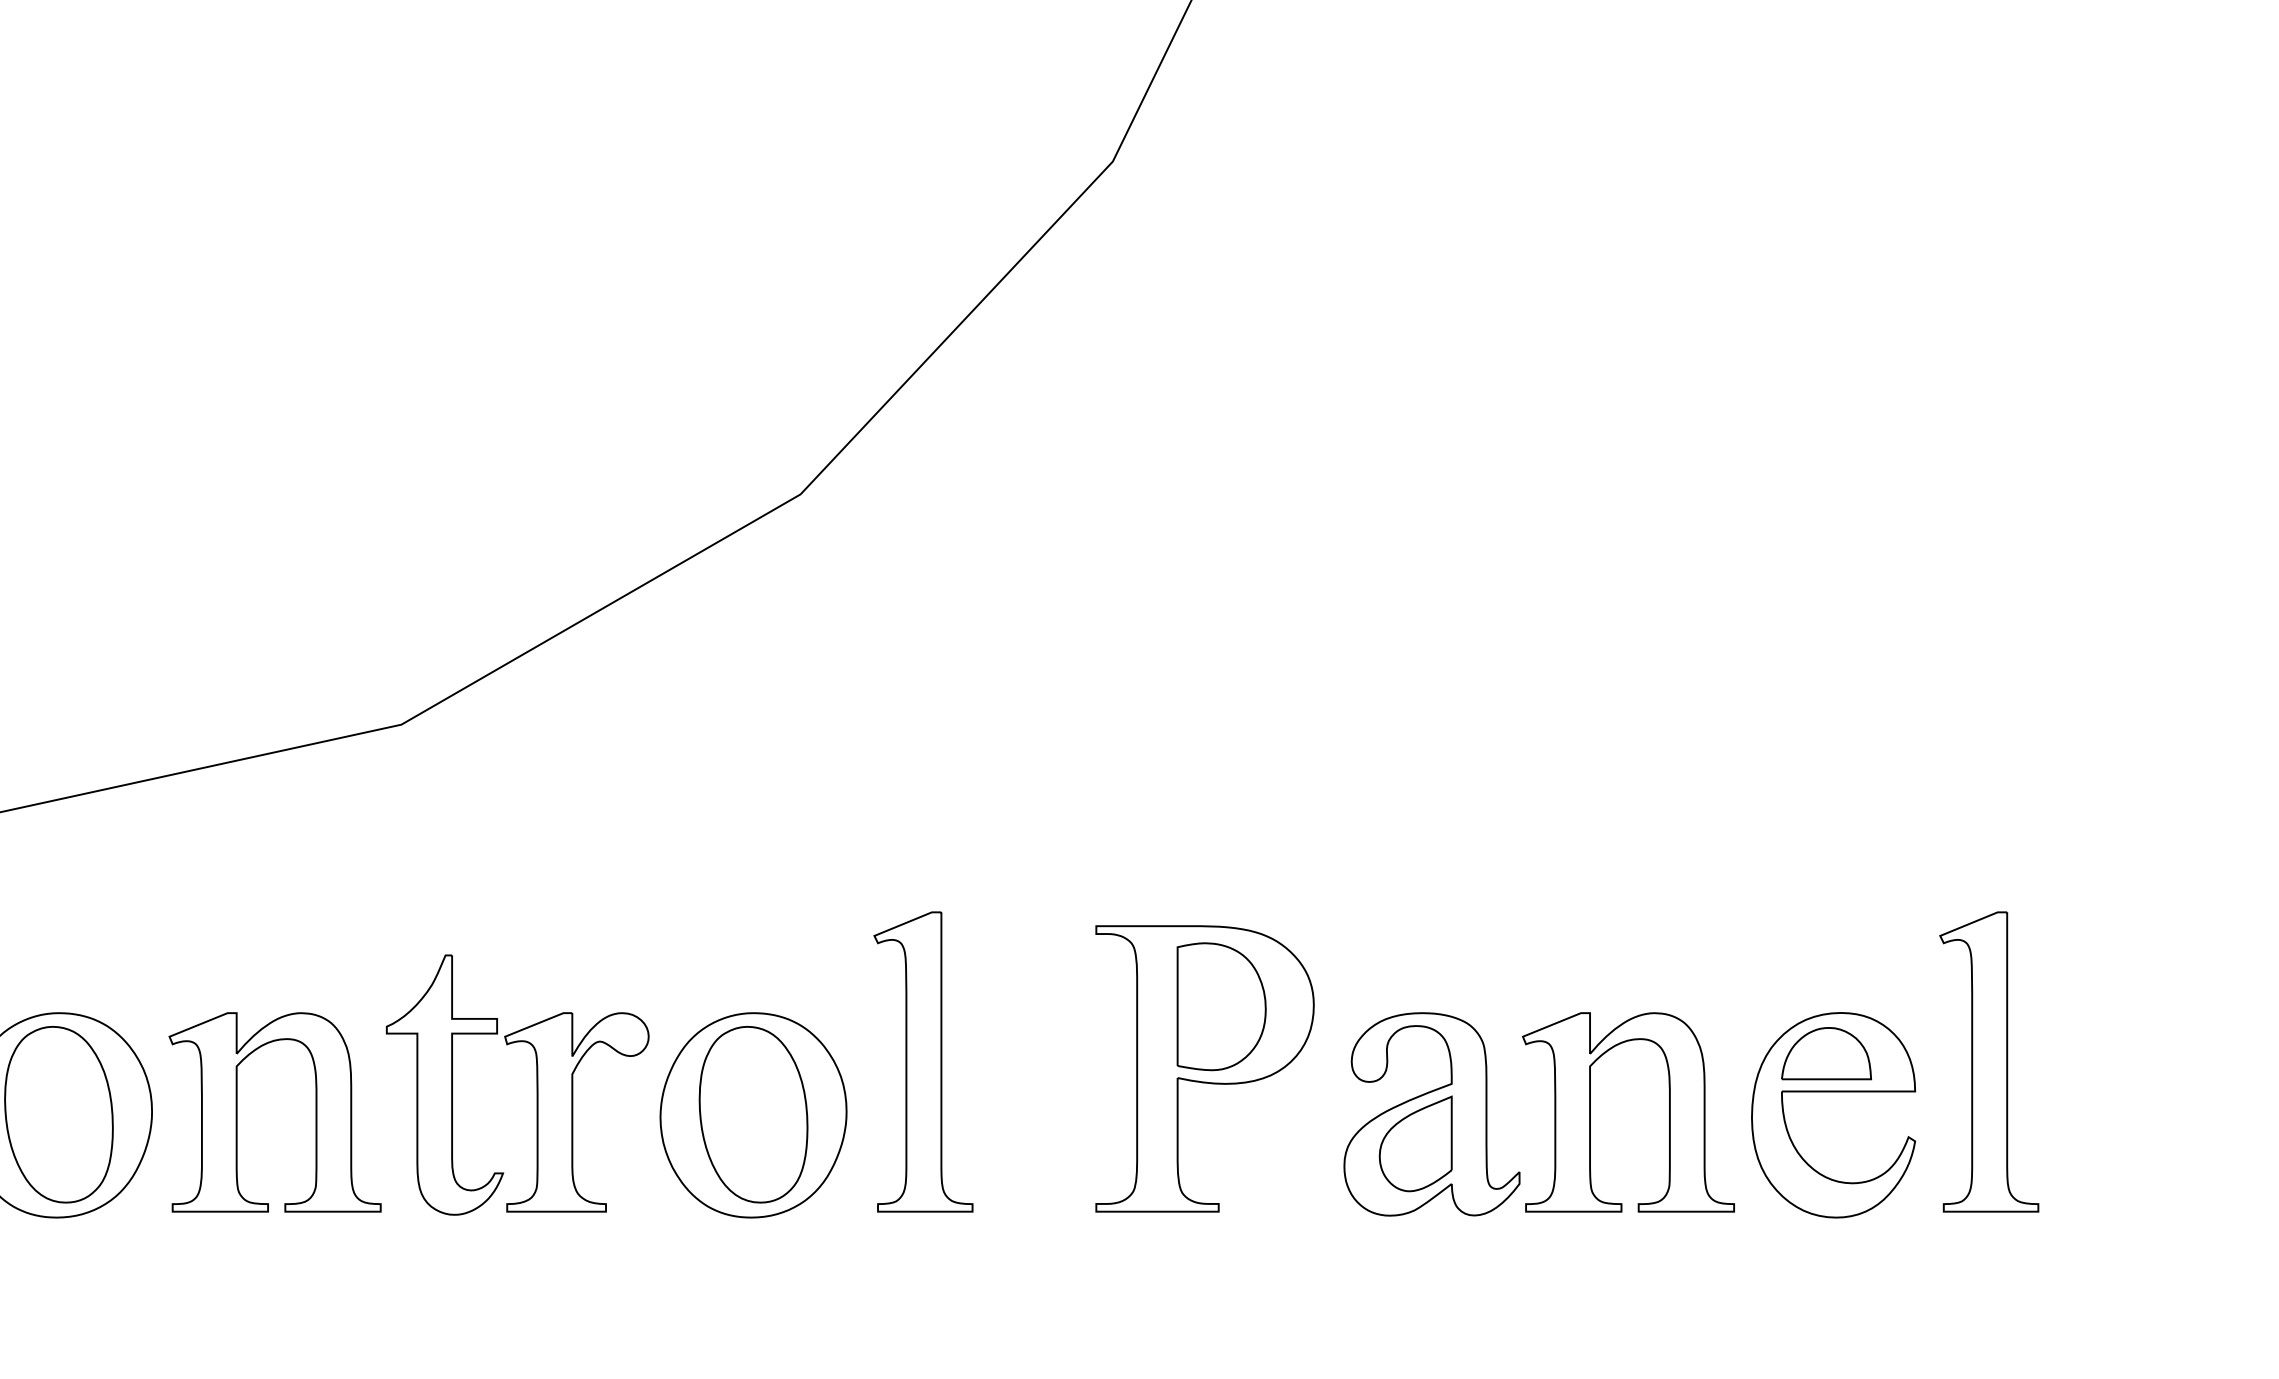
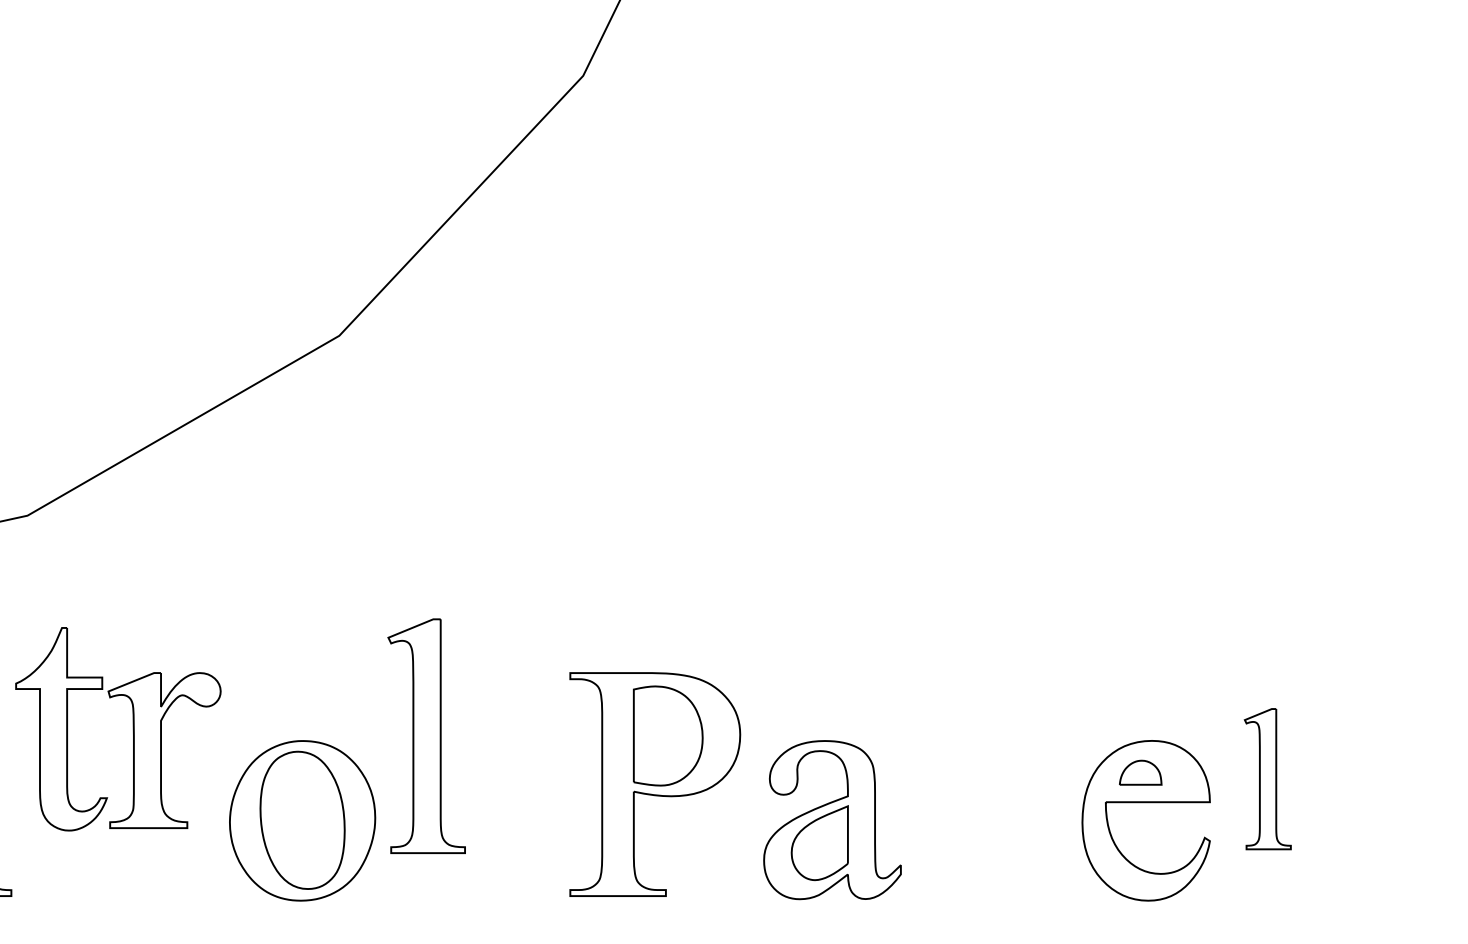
part: (1826, 1053) -> (1140, 772), size x0.6
part: (923, 1061) -> (426, 735), moved
part: (1989, 1061) -> (1267, 778), size x0.6
part: (536, 1084) -> (133, 728), moved
part: (1590, 1112) -> (956, 818), removed

